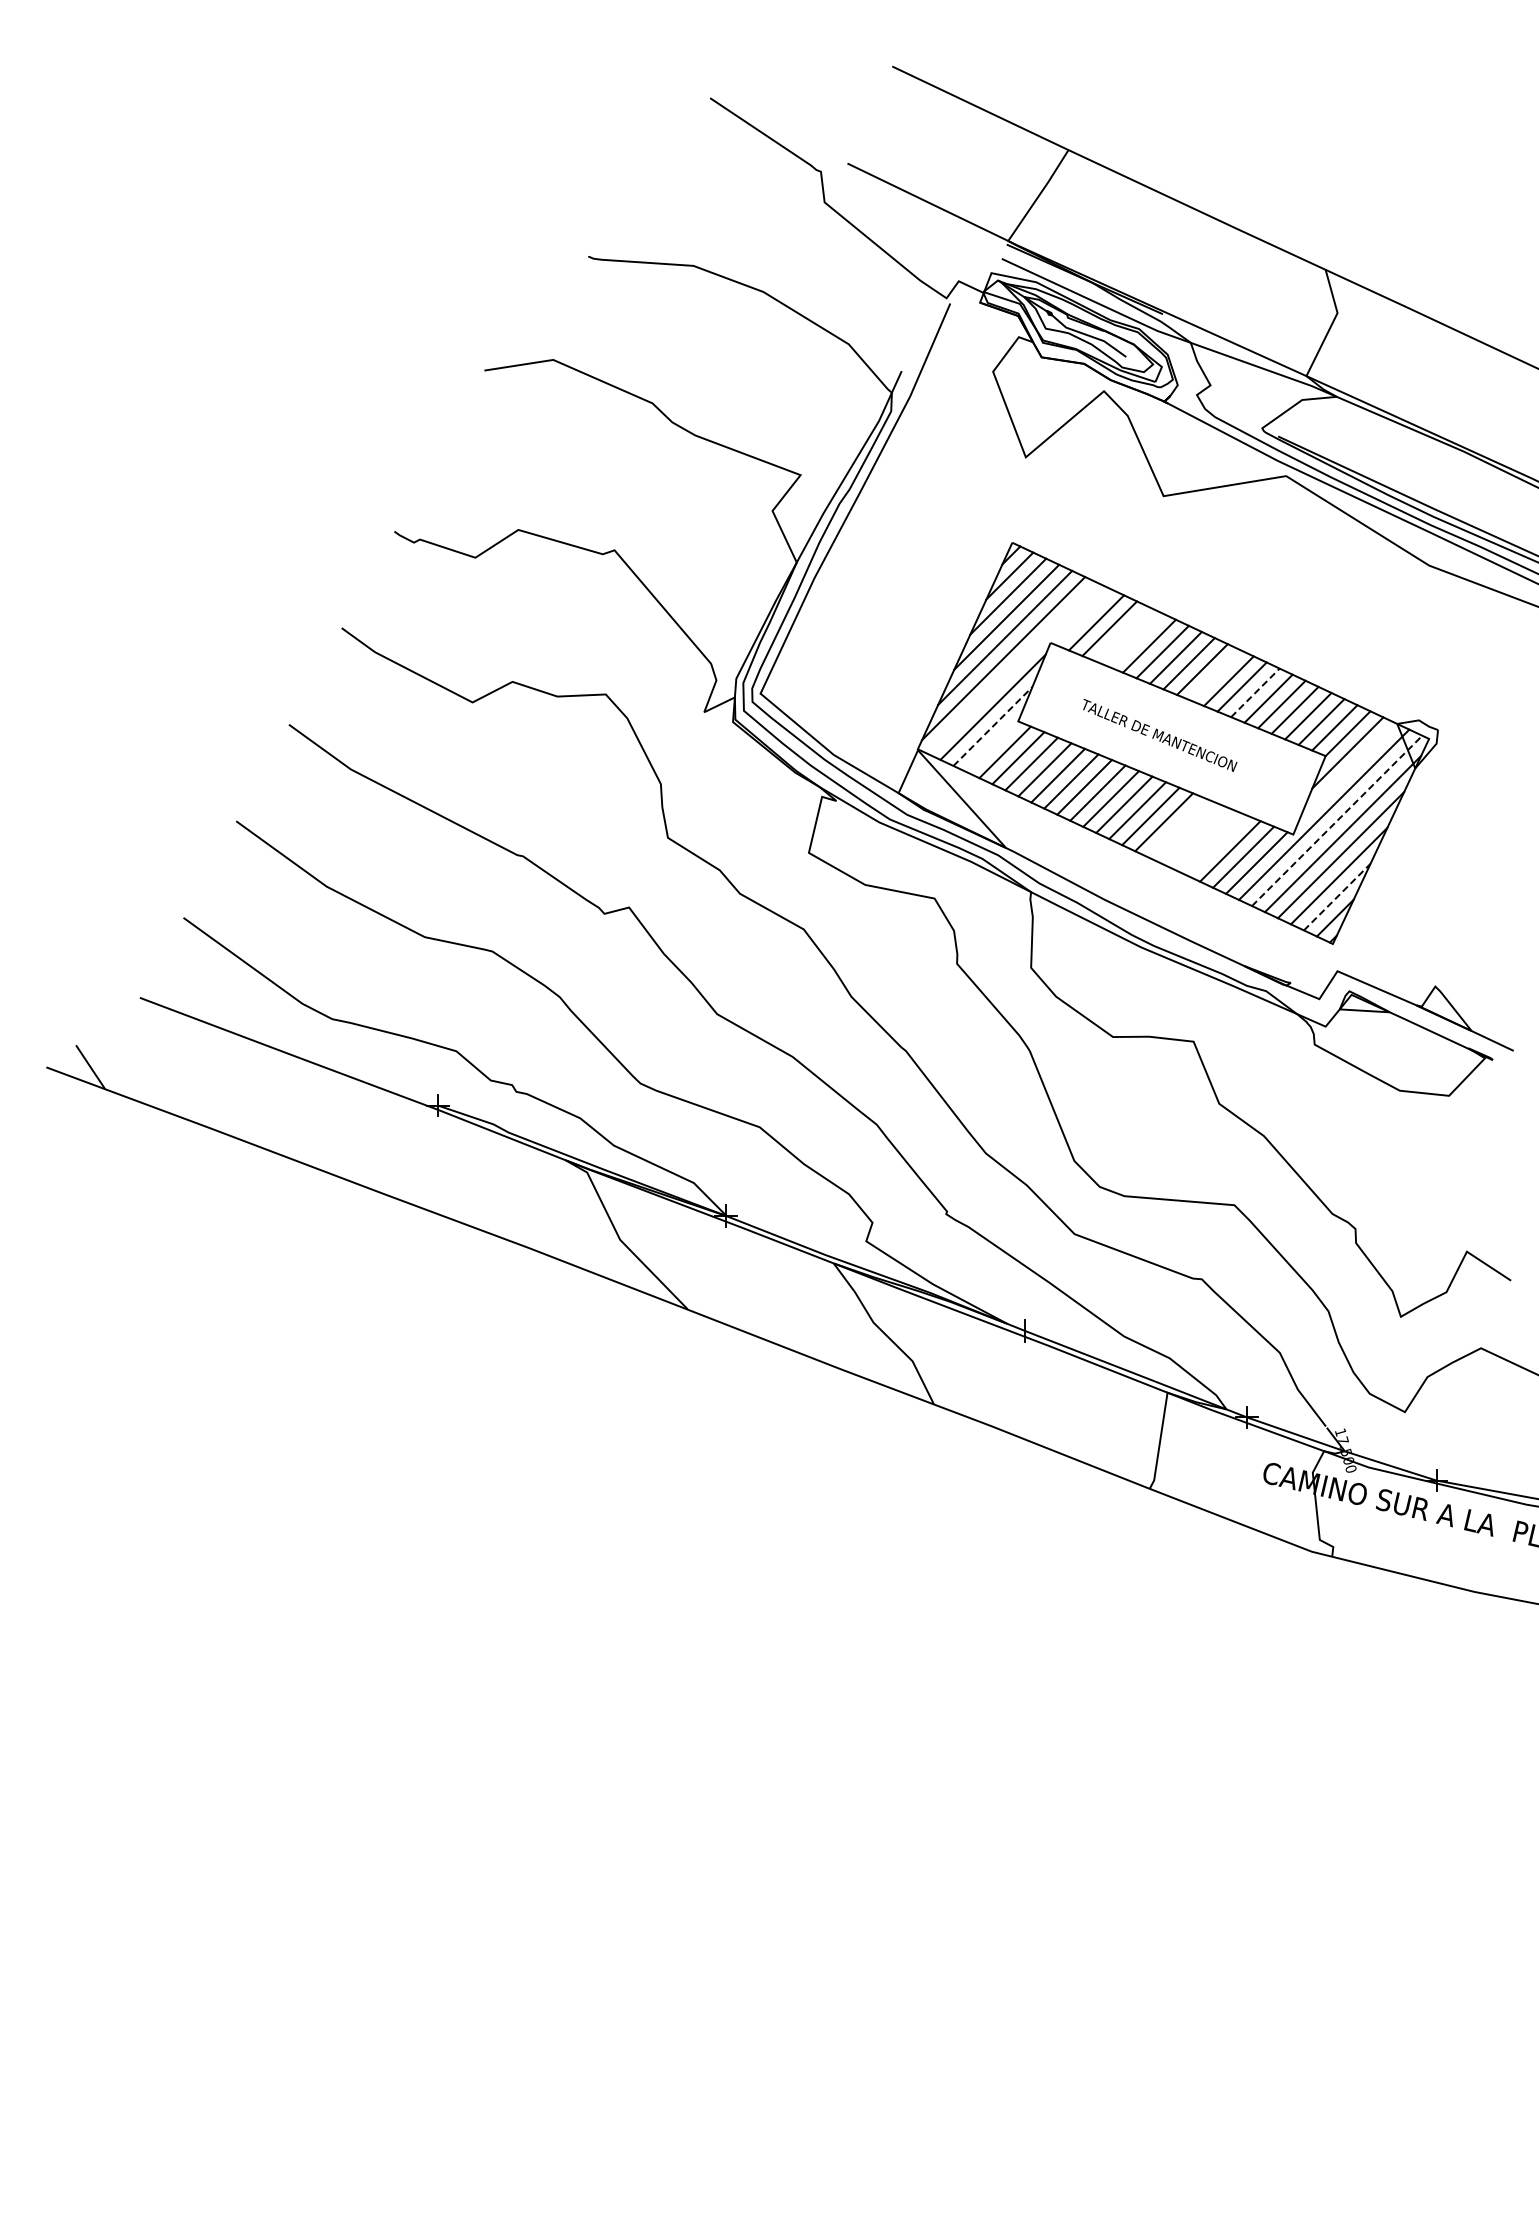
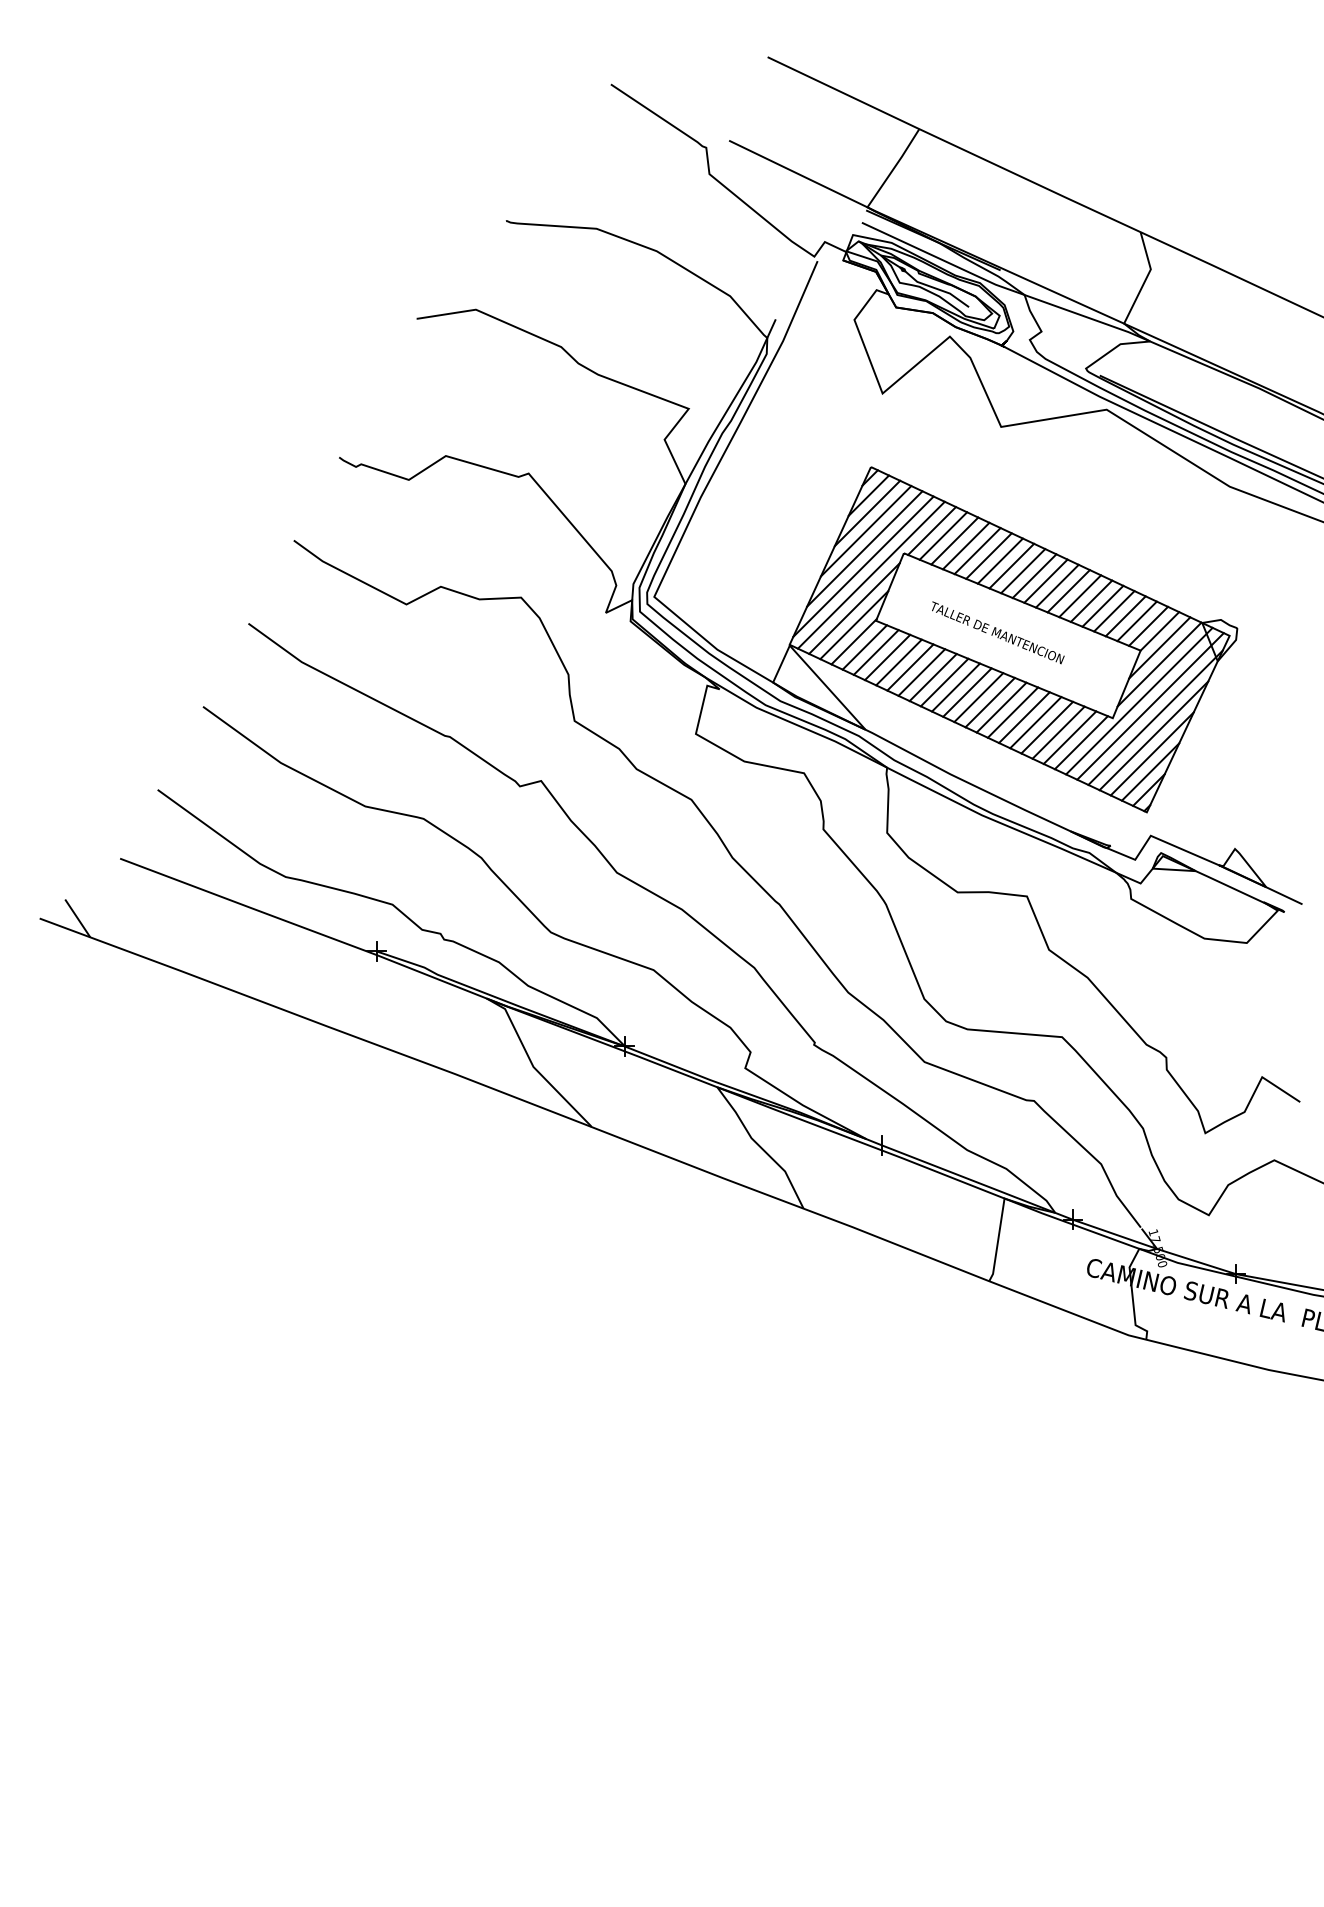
line: (1083, 616) -> (932, 530), added
line: (1122, 634) -> (965, 546), added
line: (1135, 640) -> (976, 551), added
line: (1012, 668) -> (871, 575), added
line: (1215, 675) -> (1045, 581), added
line: (1255, 692) -> (1080, 595), dashed -> solid
line: (992, 726) -> (853, 625), dashed -> solid
line: (992, 745) -> (853, 641), added
line: (1347, 771) -> (1159, 663), added
line: (1337, 820) -> (1150, 706), dashed -> solid
line: (1177, 827) -> (1013, 712), added
line: (1190, 833) -> (1024, 717), added
line: (1203, 839) -> (1035, 722), added
line: (1217, 845) -> (1047, 727), added
line: (1337, 896) -> (1150, 771), dashed -> solid

